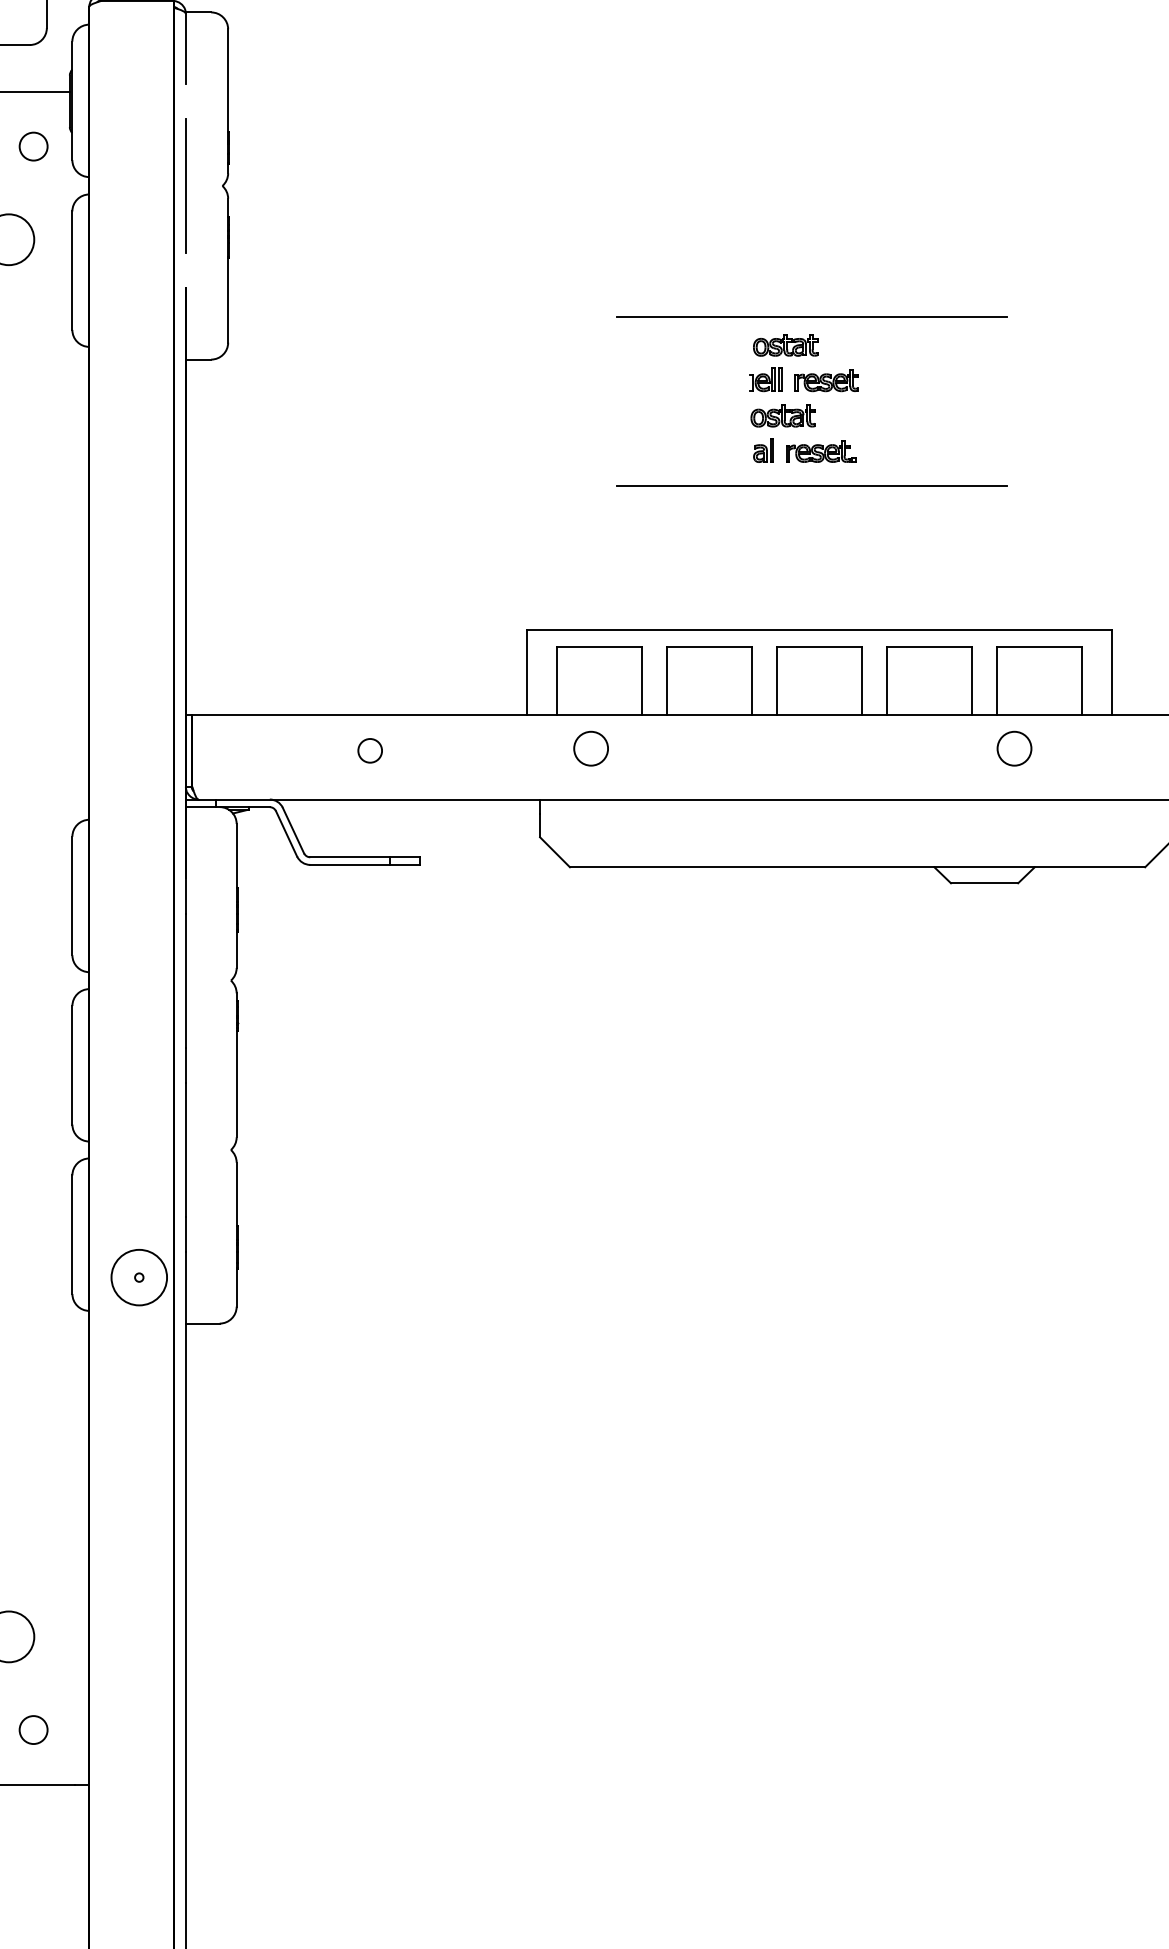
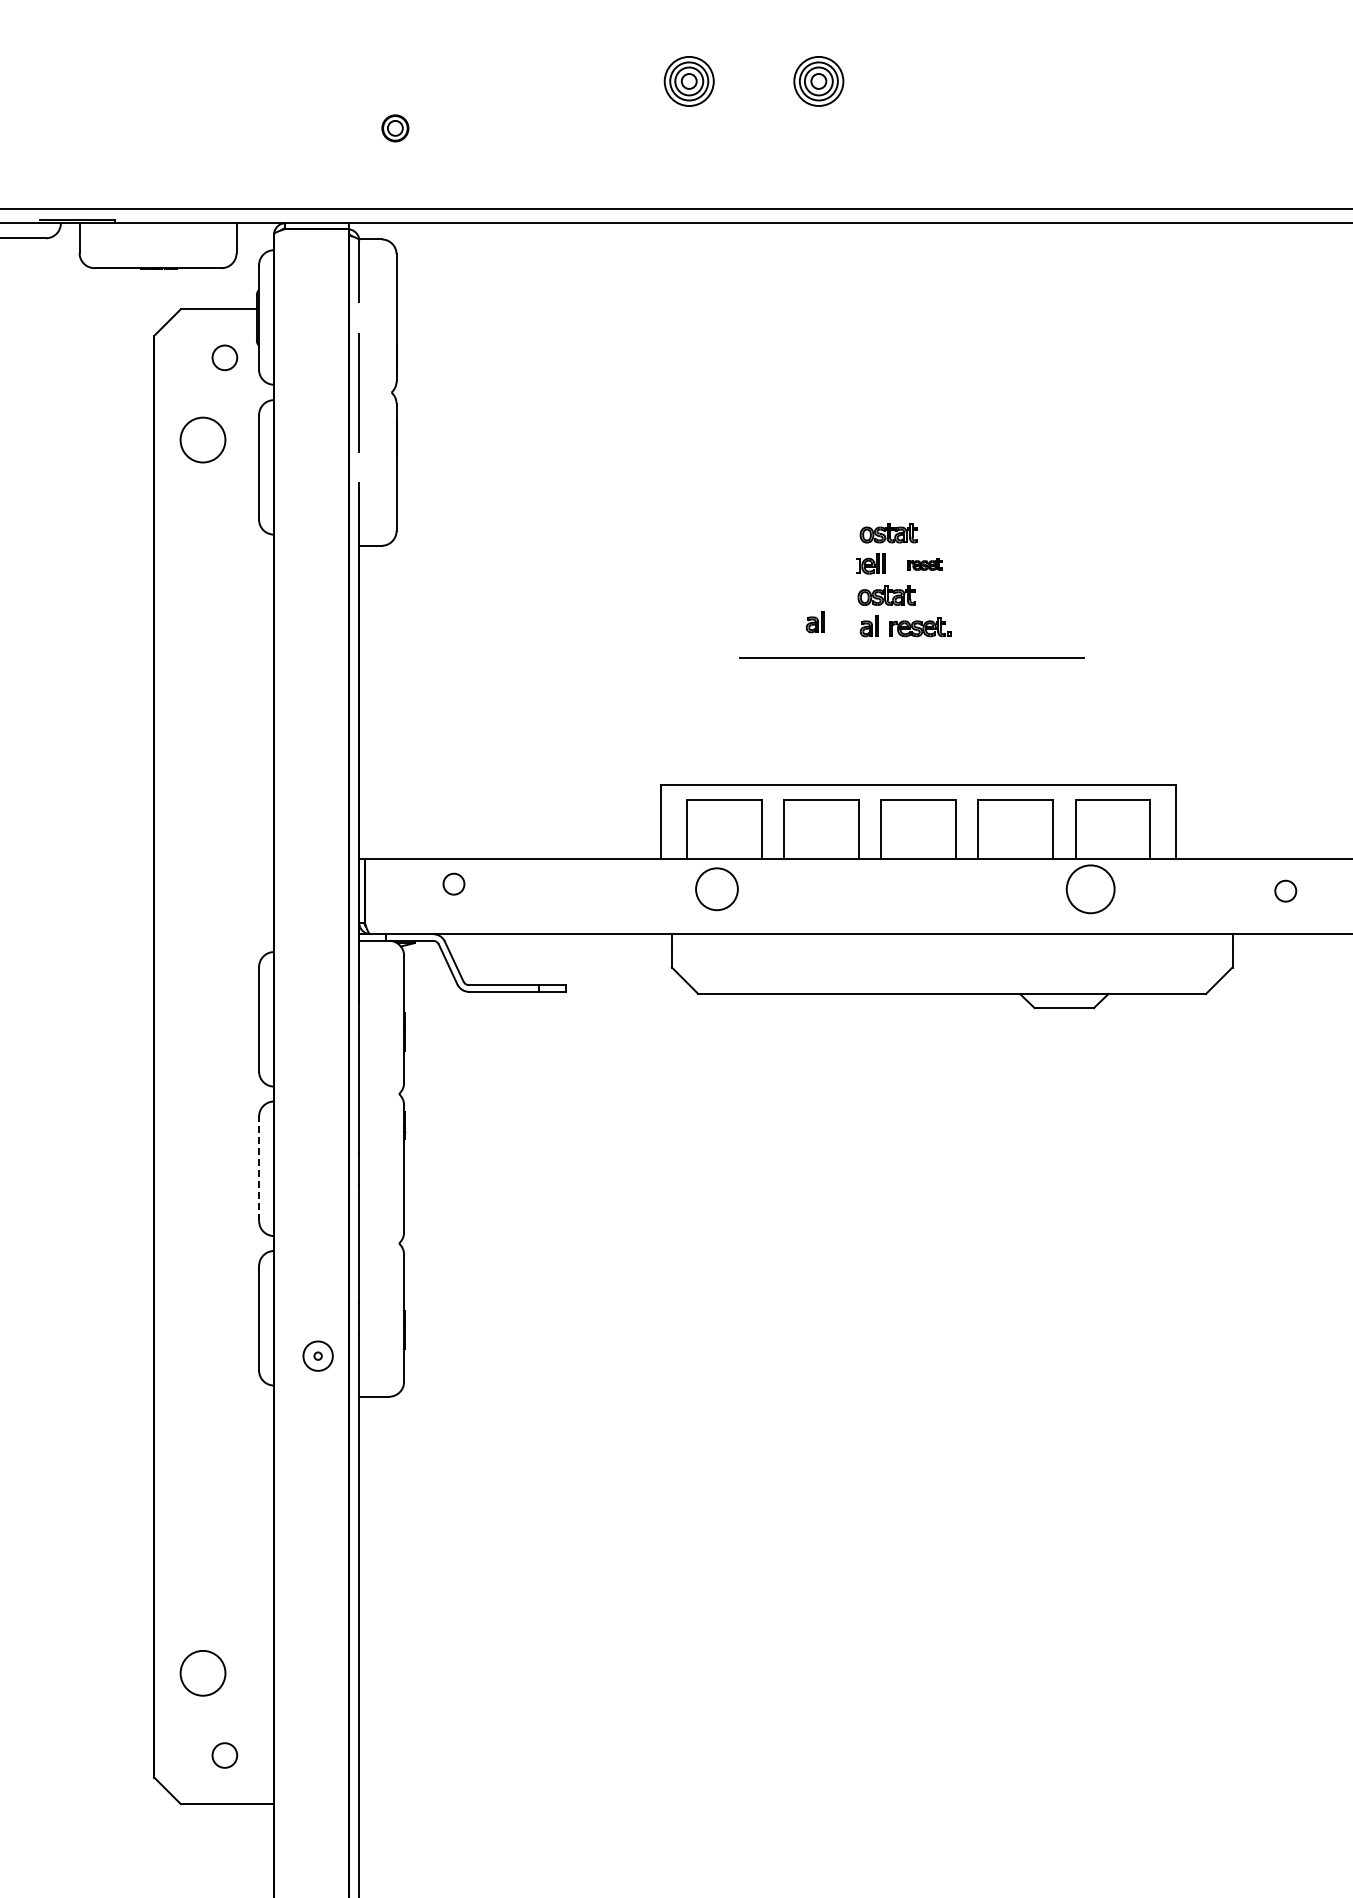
line: (812, 317) -> (912, 508), removed
part: (826, 380) -> (924, 564), size x0.6
part: (701, 446) -> (814, 622), added
circle: (590, 748) -> (716, 889), size x1.4
circle: (1014, 748) -> (1090, 889), size x1.6
circle: (369, 750) -> (453, 883), moved
line: (72, 1064) -> (259, 1168), solid -> dashed
circle: (138, 1276) -> (317, 1355), size x0.6

